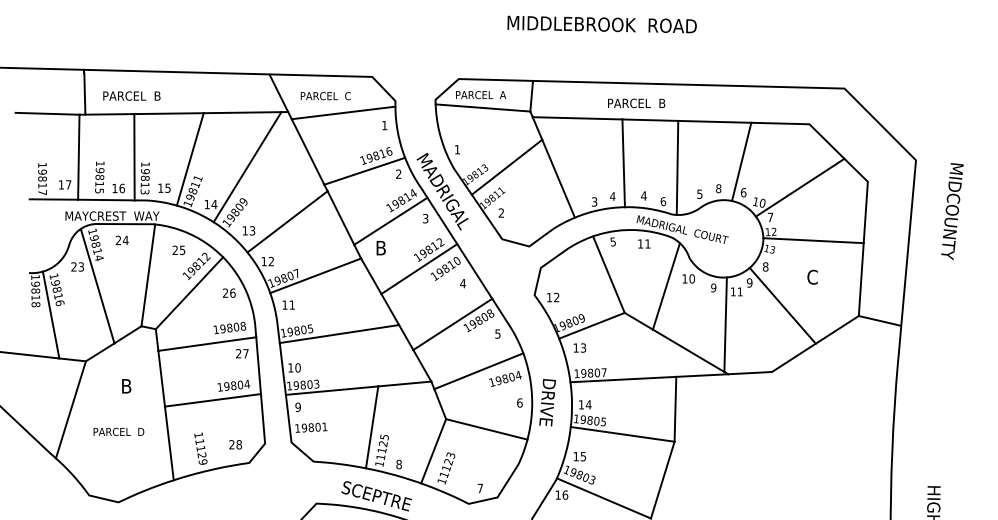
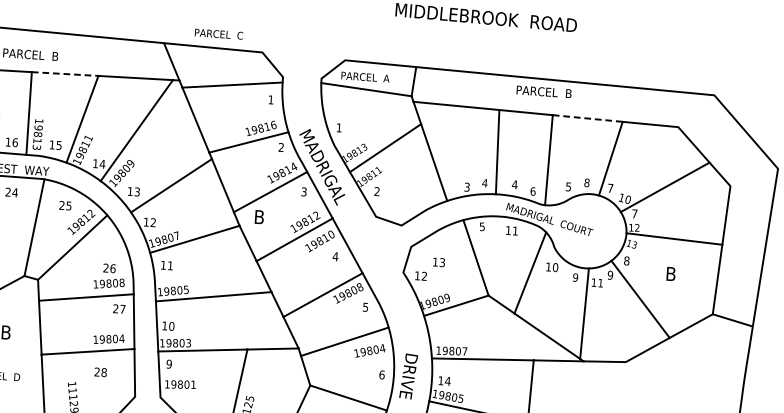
text: (325, 96) -> (218, 34), moved
text: (636, 103) -> (544, 91), moved
line: (169, 113) -> (65, 73), solid -> dashed
line: (714, 121) -> (587, 118), solid -> dashed
text: (743, 192) -> (610, 188), 6 -> 7
text: (812, 276) -> (671, 273), C -> B
text: (229, 292) -> (109, 267), moved
text: (579, 347) -> (438, 261), moved
text: (235, 444) -> (100, 372), moved

